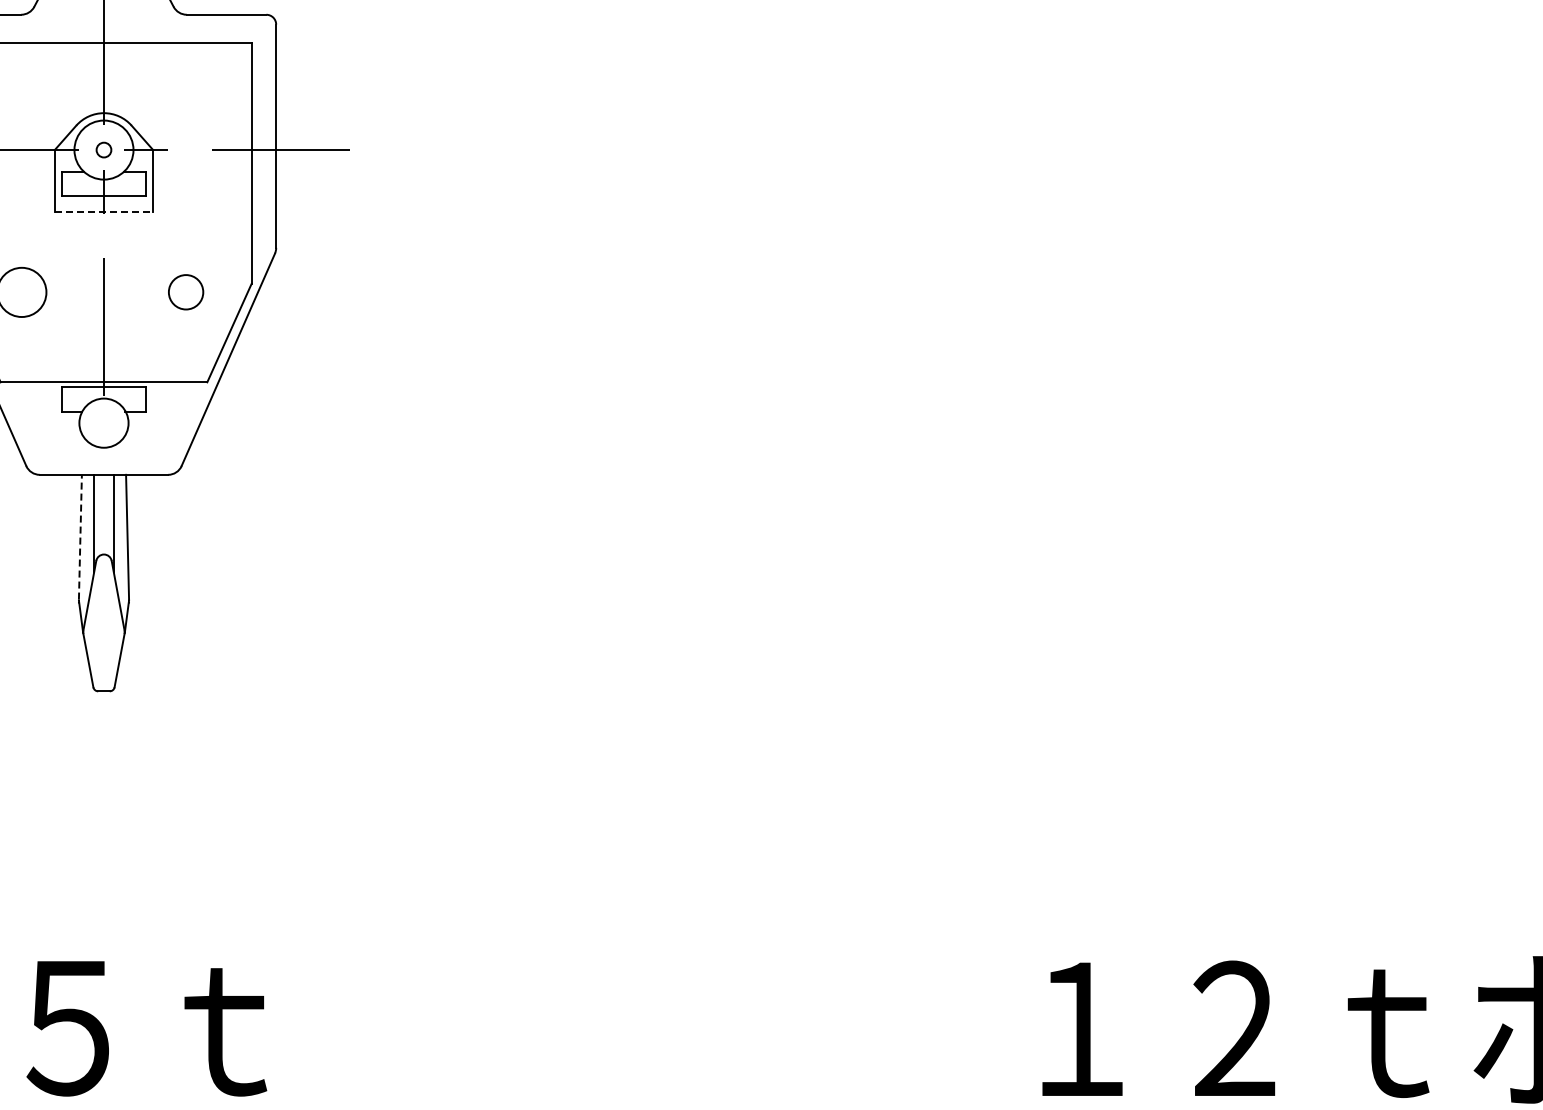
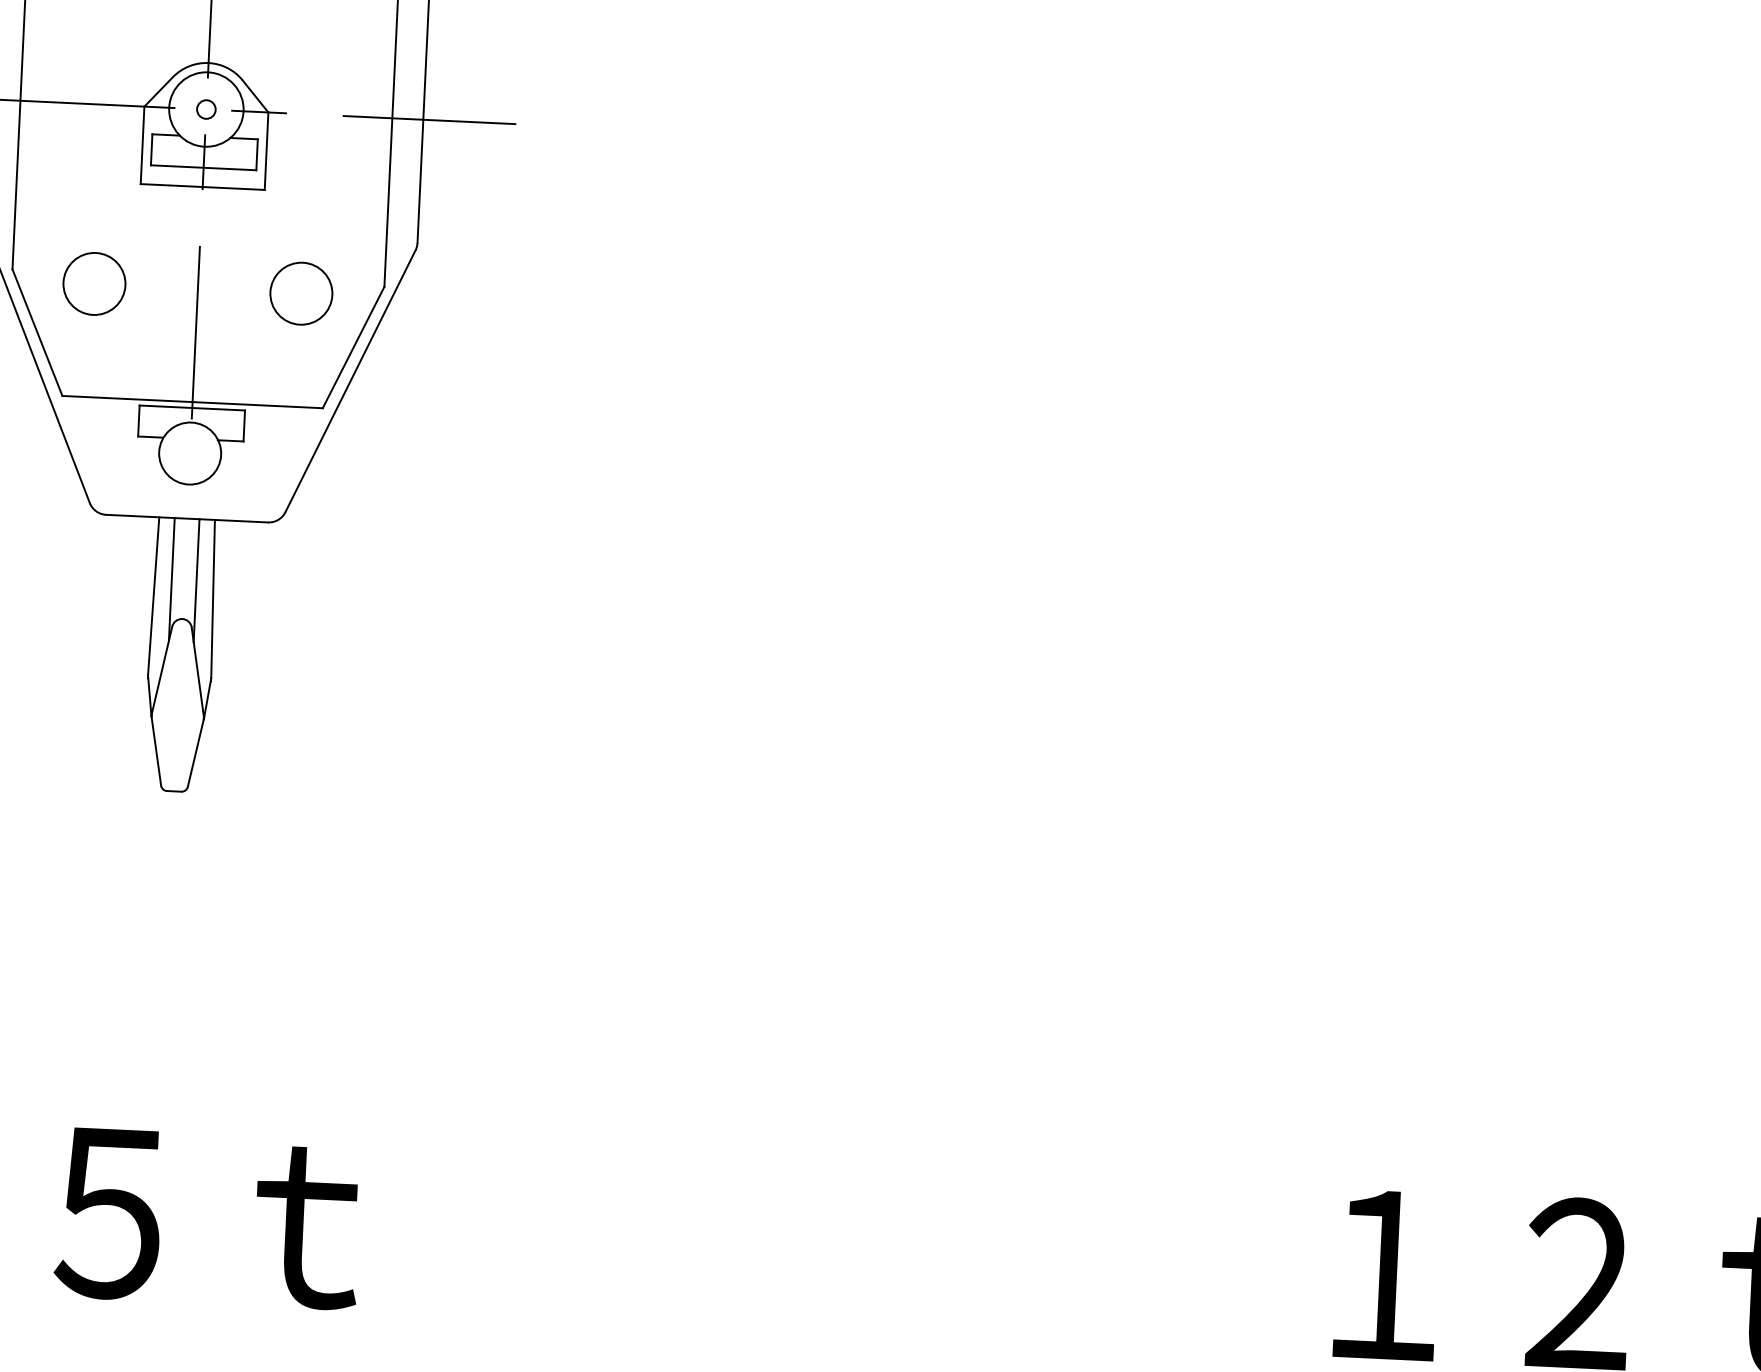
line: (104, 211) -> (203, 186), dashed -> solid
circle: (185, 291) -> (300, 292), size x1.43
line: (80, 536) -> (153, 594), dashed -> solid

